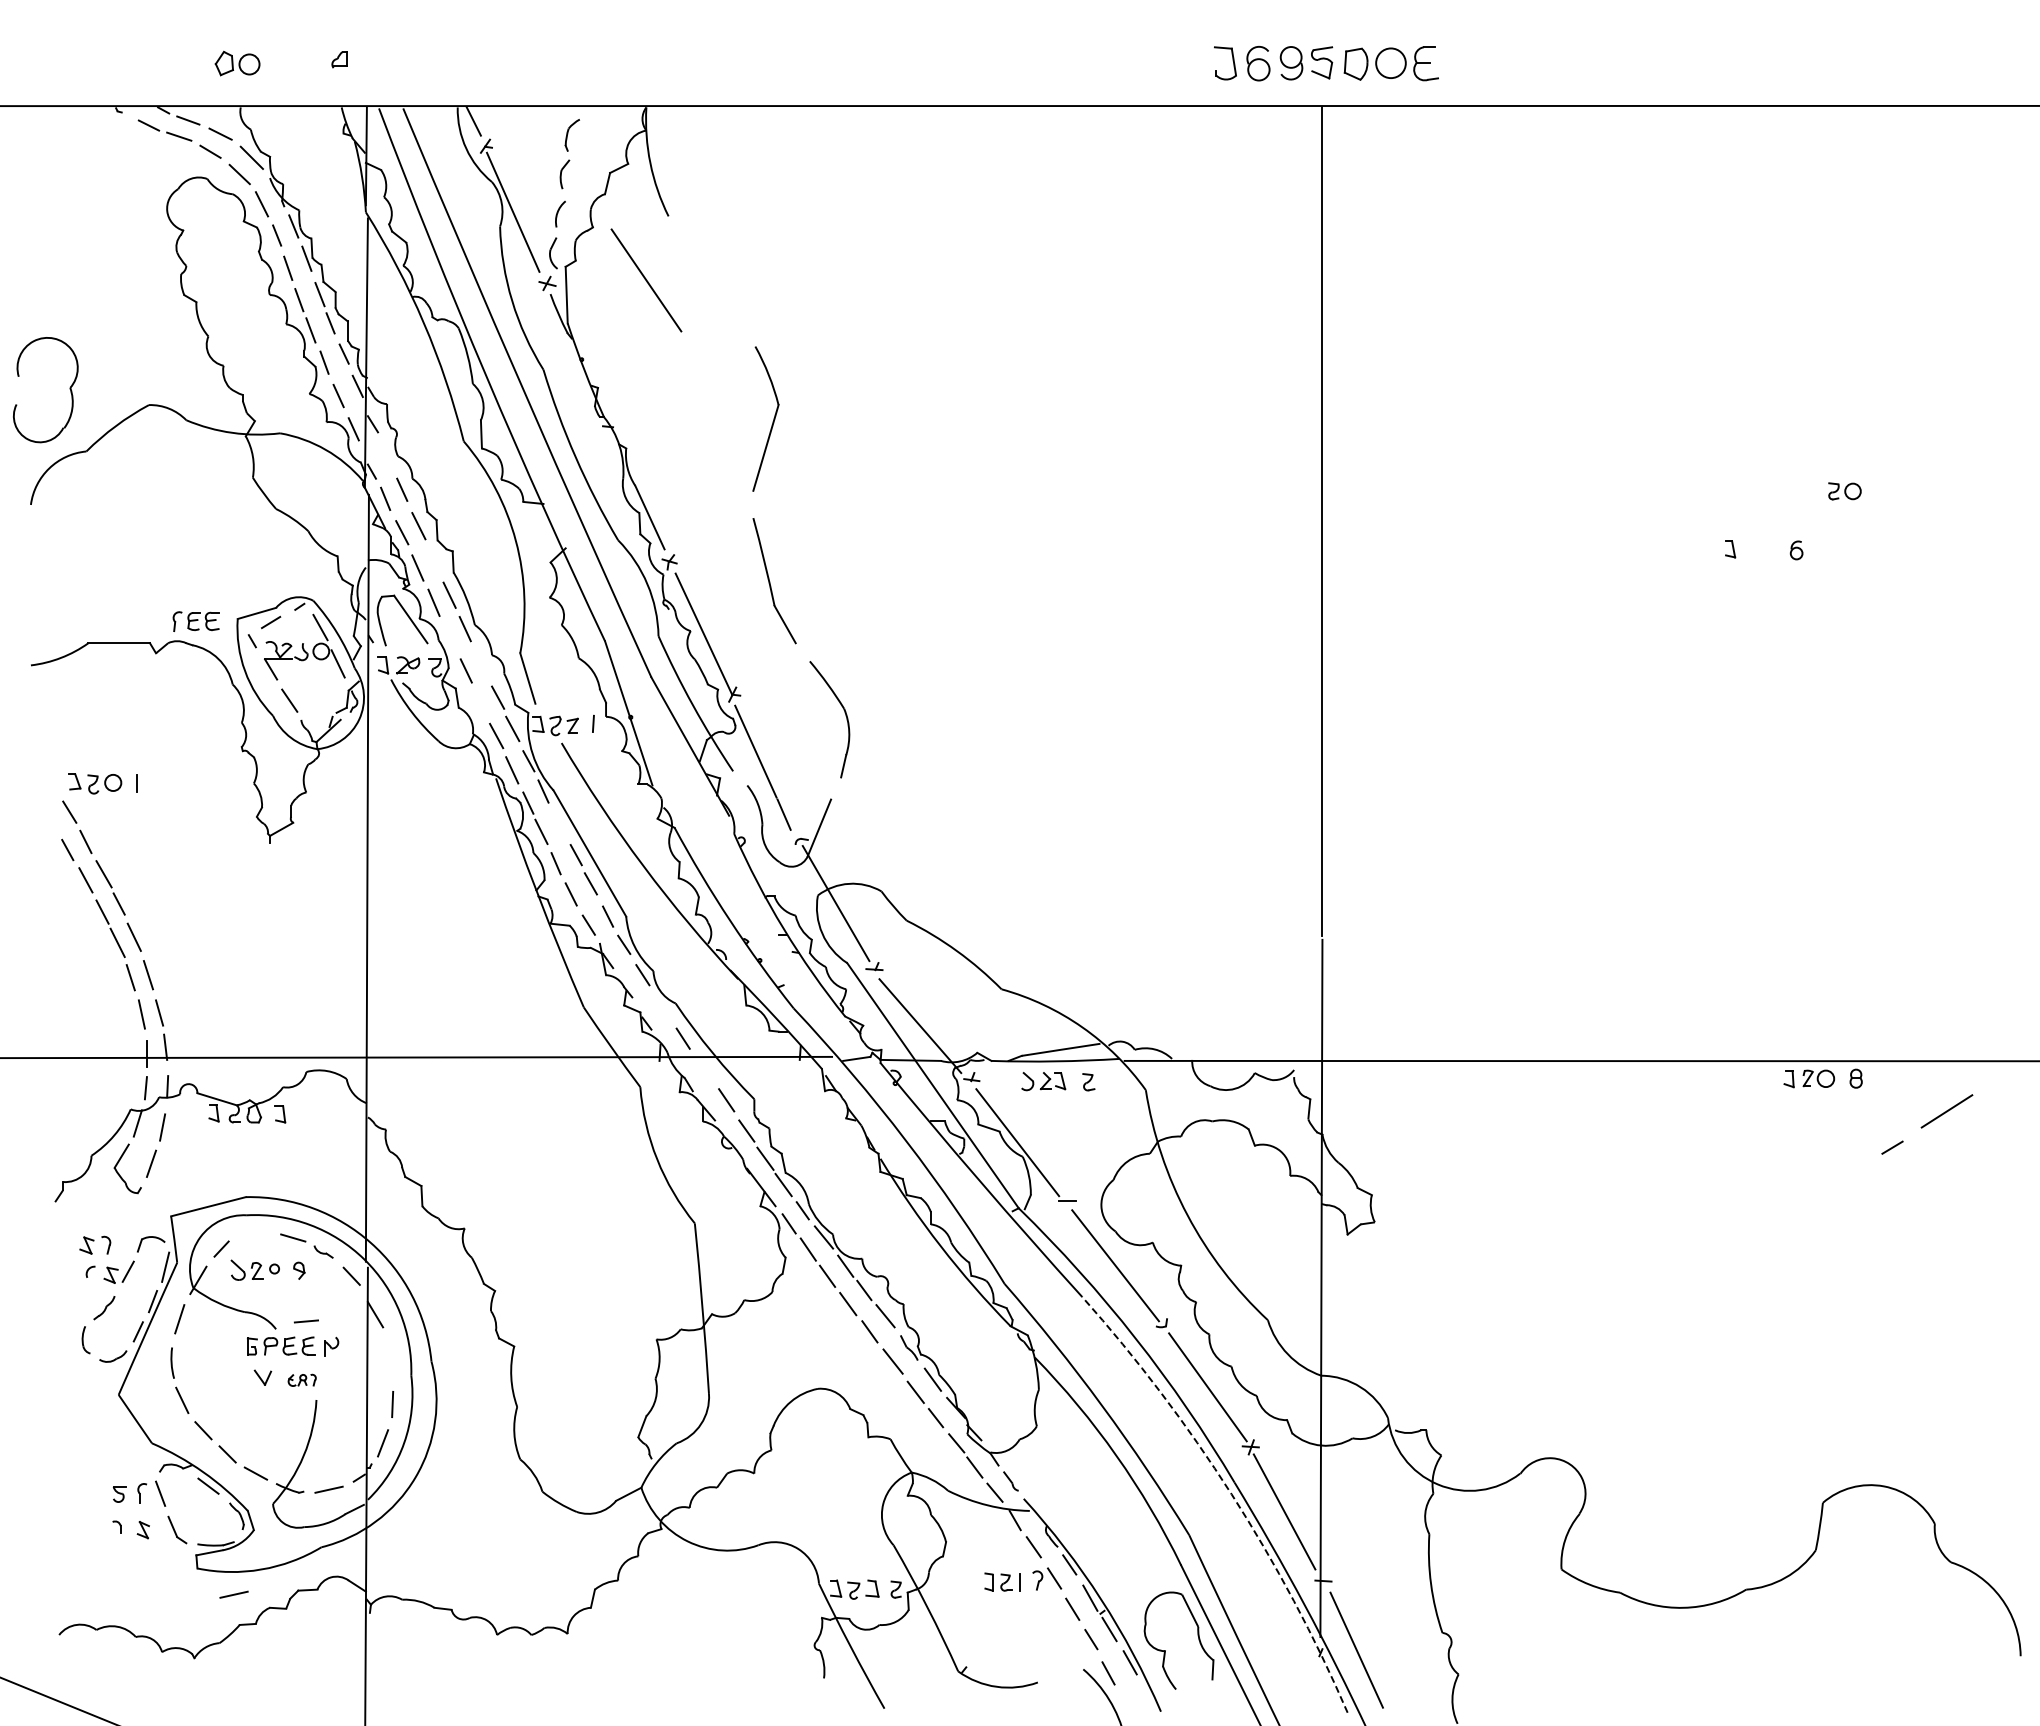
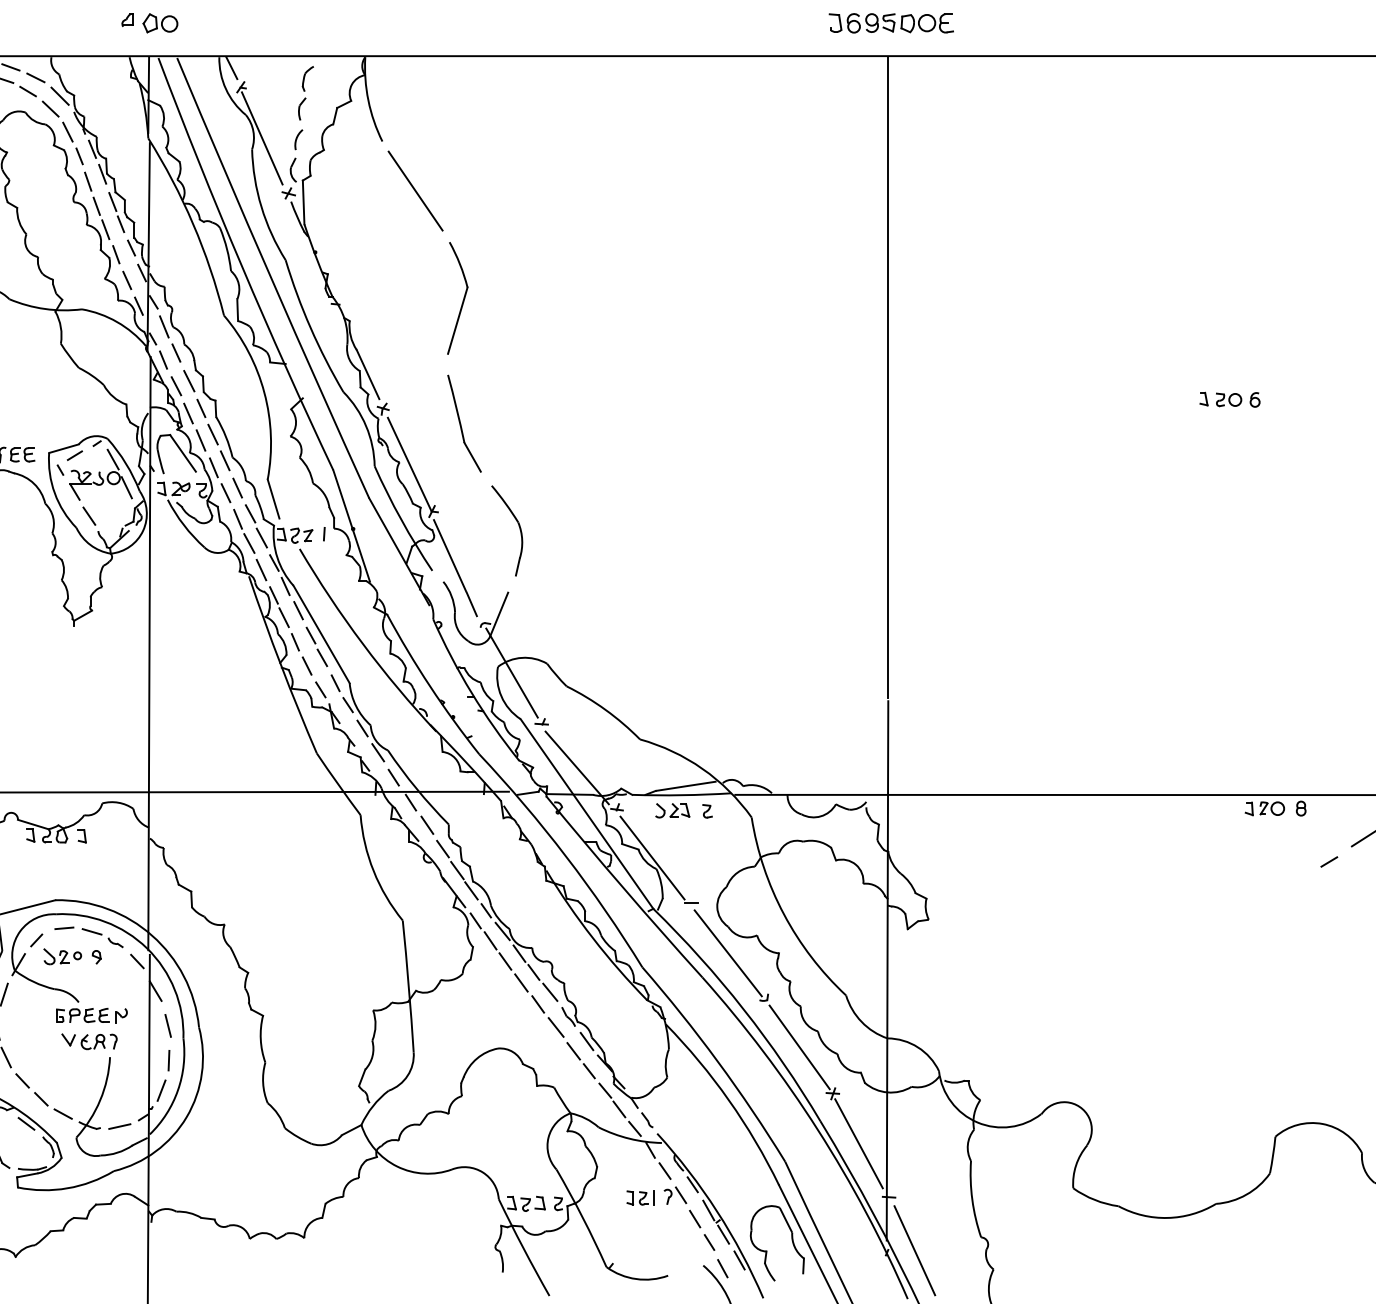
part: (237, 63) -> (160, 23), moved
part: (1326, 63) -> (891, 23), size x0.71
line: (646, 280) -> (415, 191), moved
line: (386, 455) -> (164, 326), added
part: (1844, 491) -> (1228, 399), moved
line: (434, 561) -> (201, 408), added
line: (450, 638) -> (213, 468), added
line: (480, 664) -> (236, 488), added
line: (481, 704) -> (237, 519), added
line: (559, 822) -> (298, 610), added
line: (662, 1006) -> (377, 752), added
line: (705, 1070) -> (411, 802), added
line: (306, 1321) -> (64, 928), moved
line: (391, 1359) -> (168, 1025), added
part: (301, 1380) -> (98, 1042), size x1.67
arc: (1231, 1494) -> (817, 1130), dashed -> solid
line: (233, 1594) -> (45, 1207), removed

